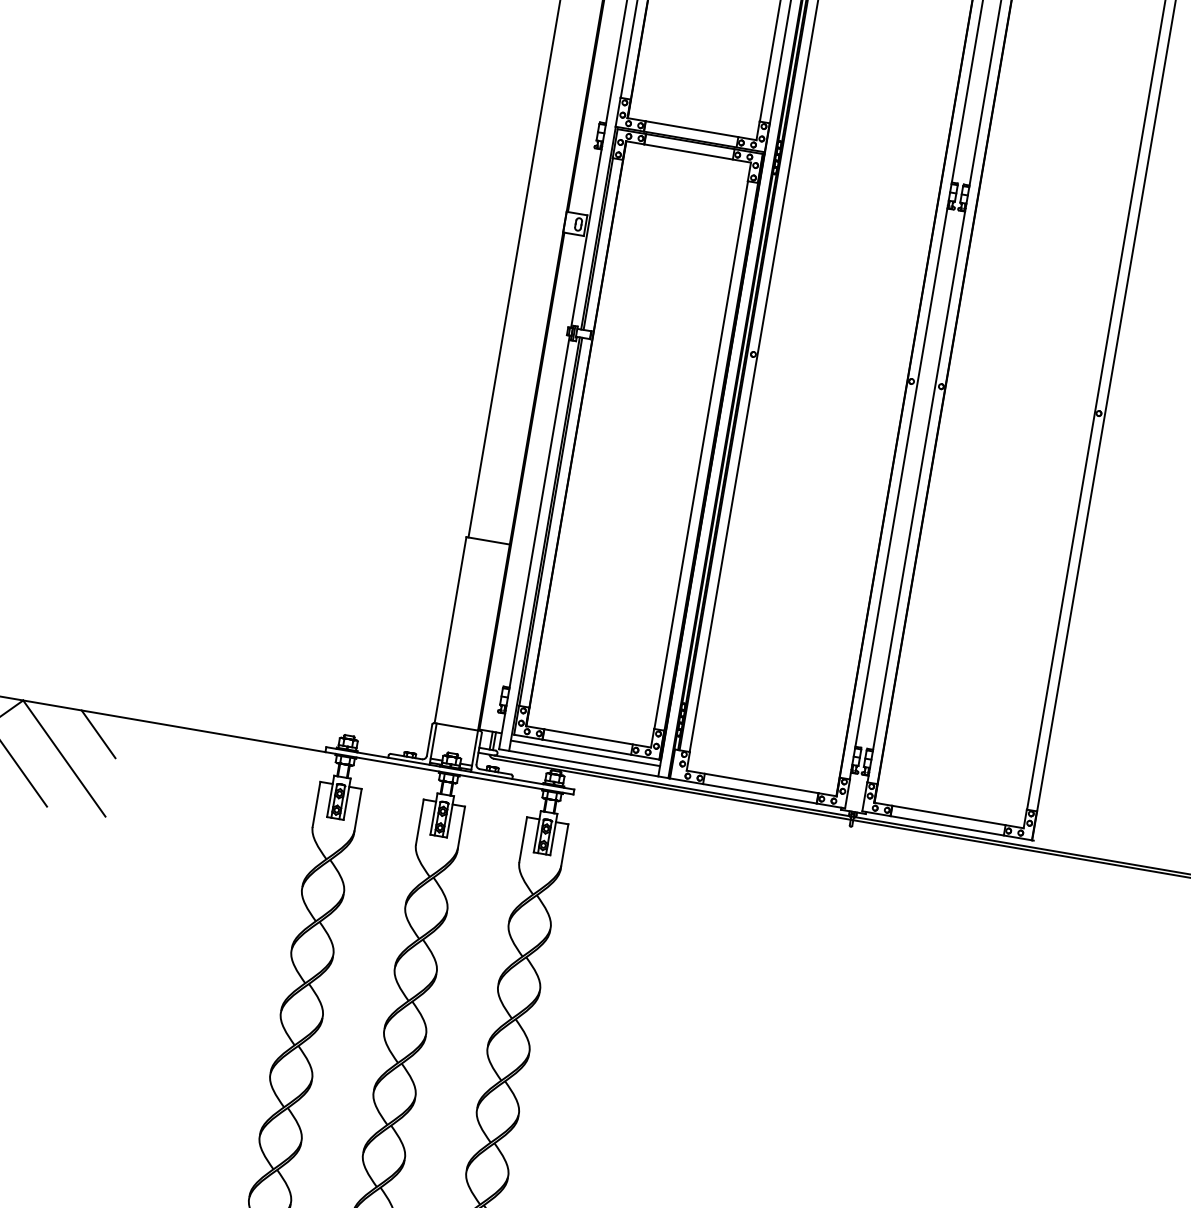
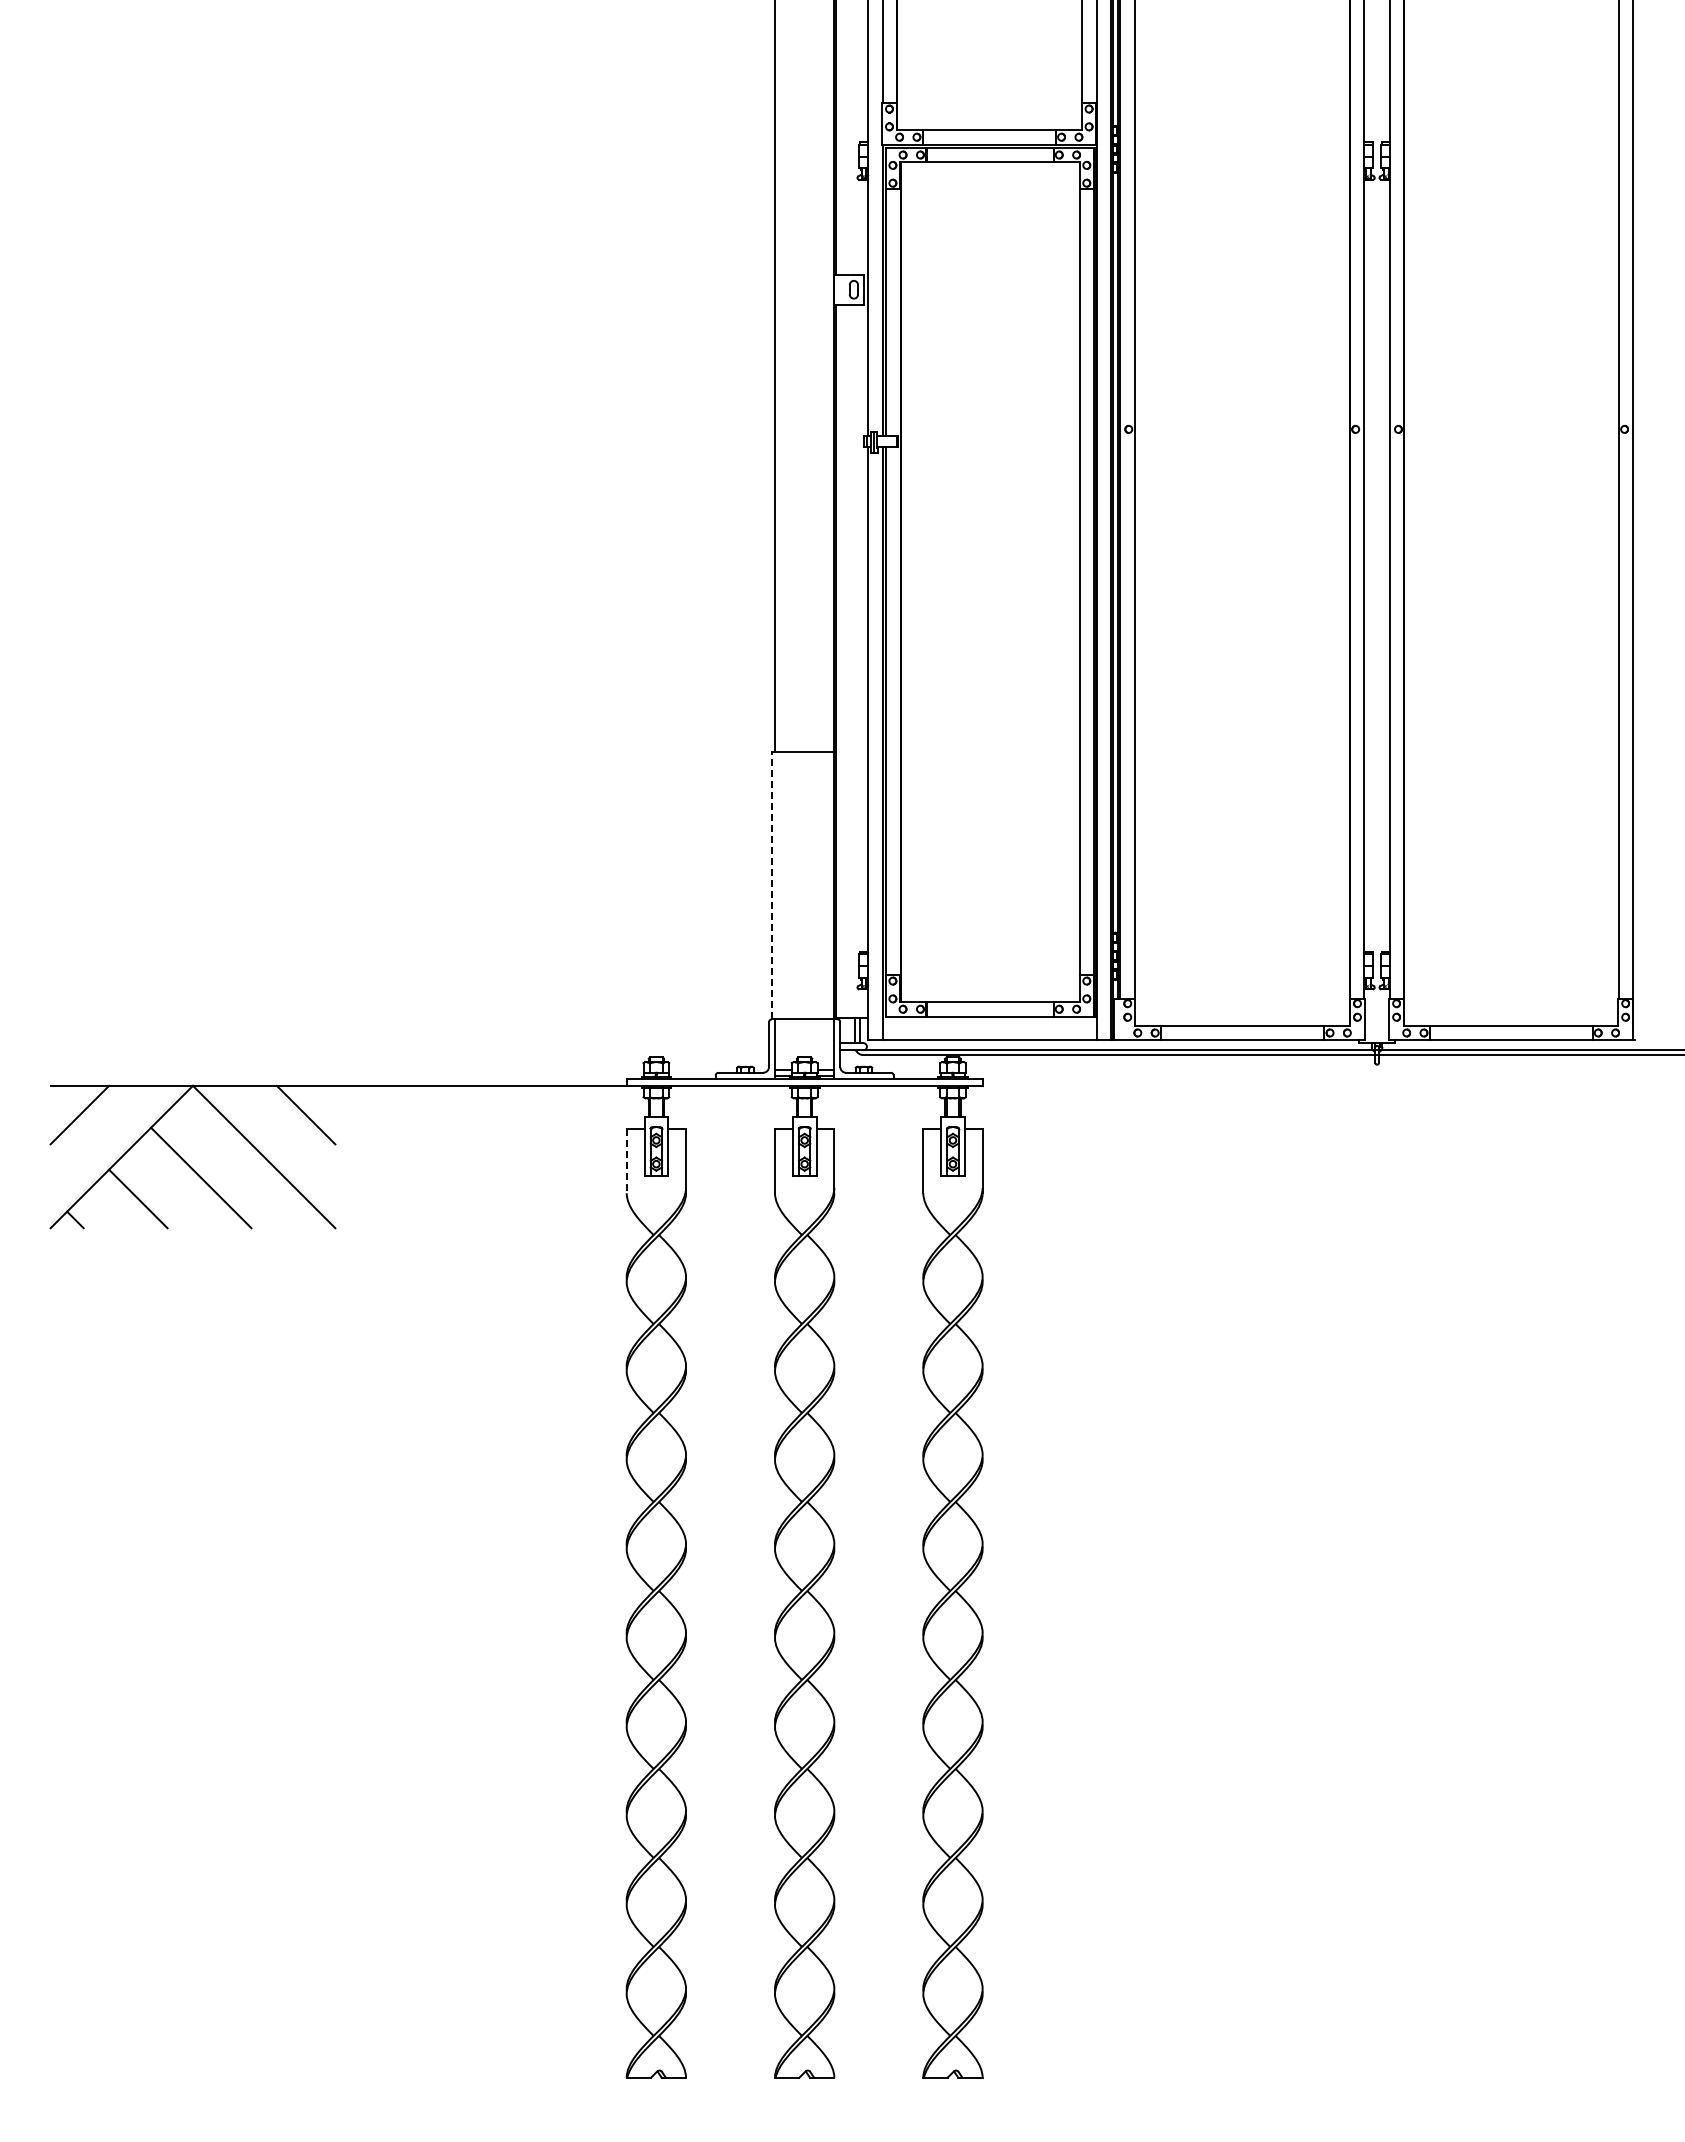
line: (450, 629) -> (772, 885), solid -> dashed
line: (585, 753) -> (989, 1025), removed
line: (316, 804) -> (626, 1161), solid -> dashed

